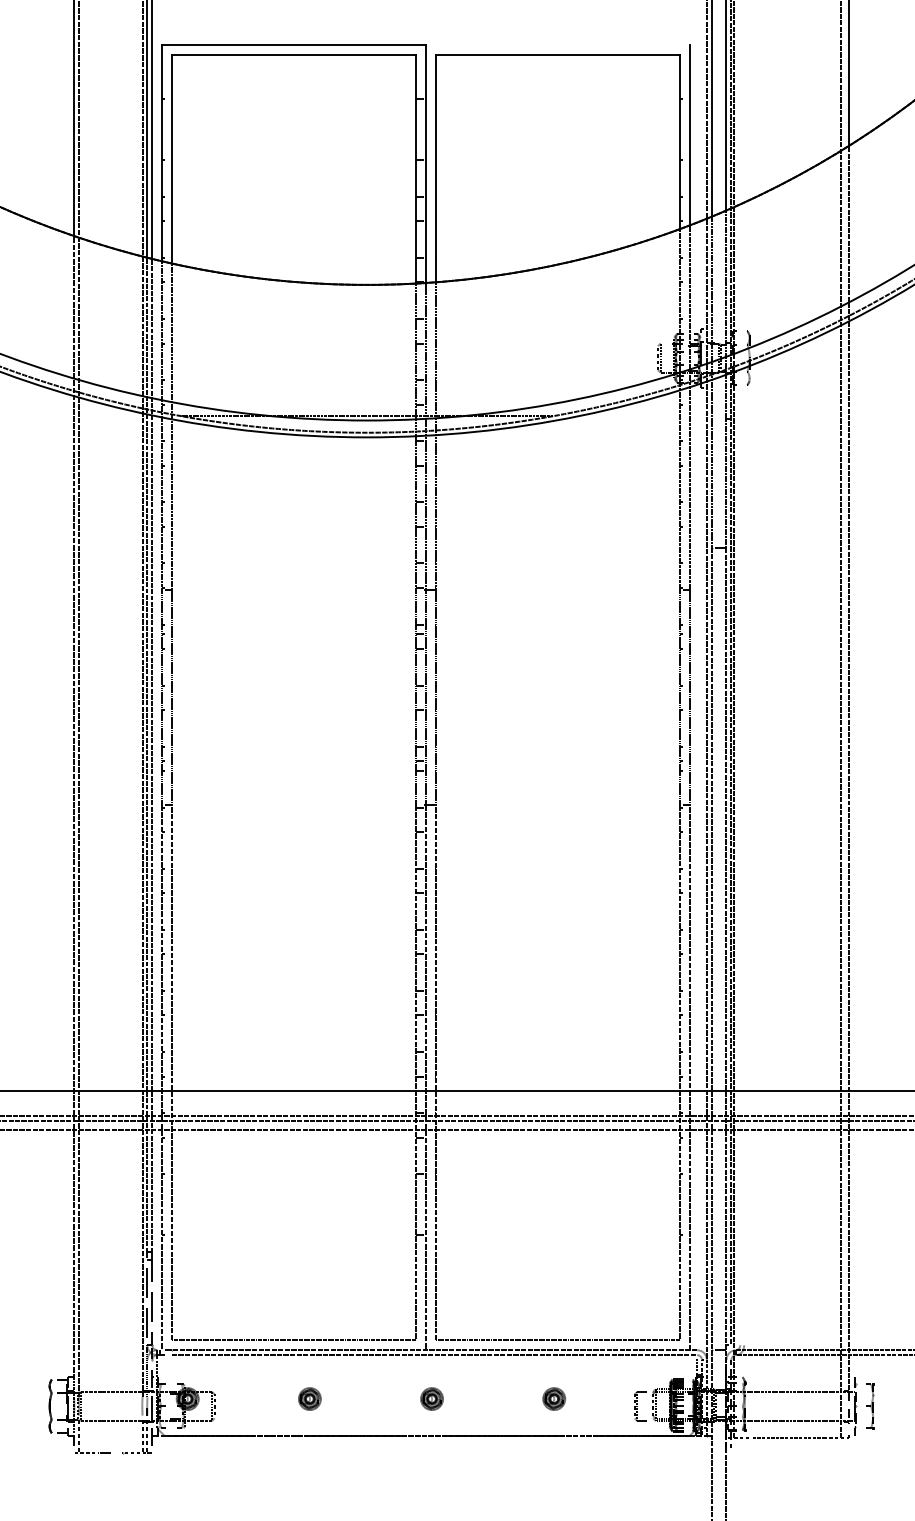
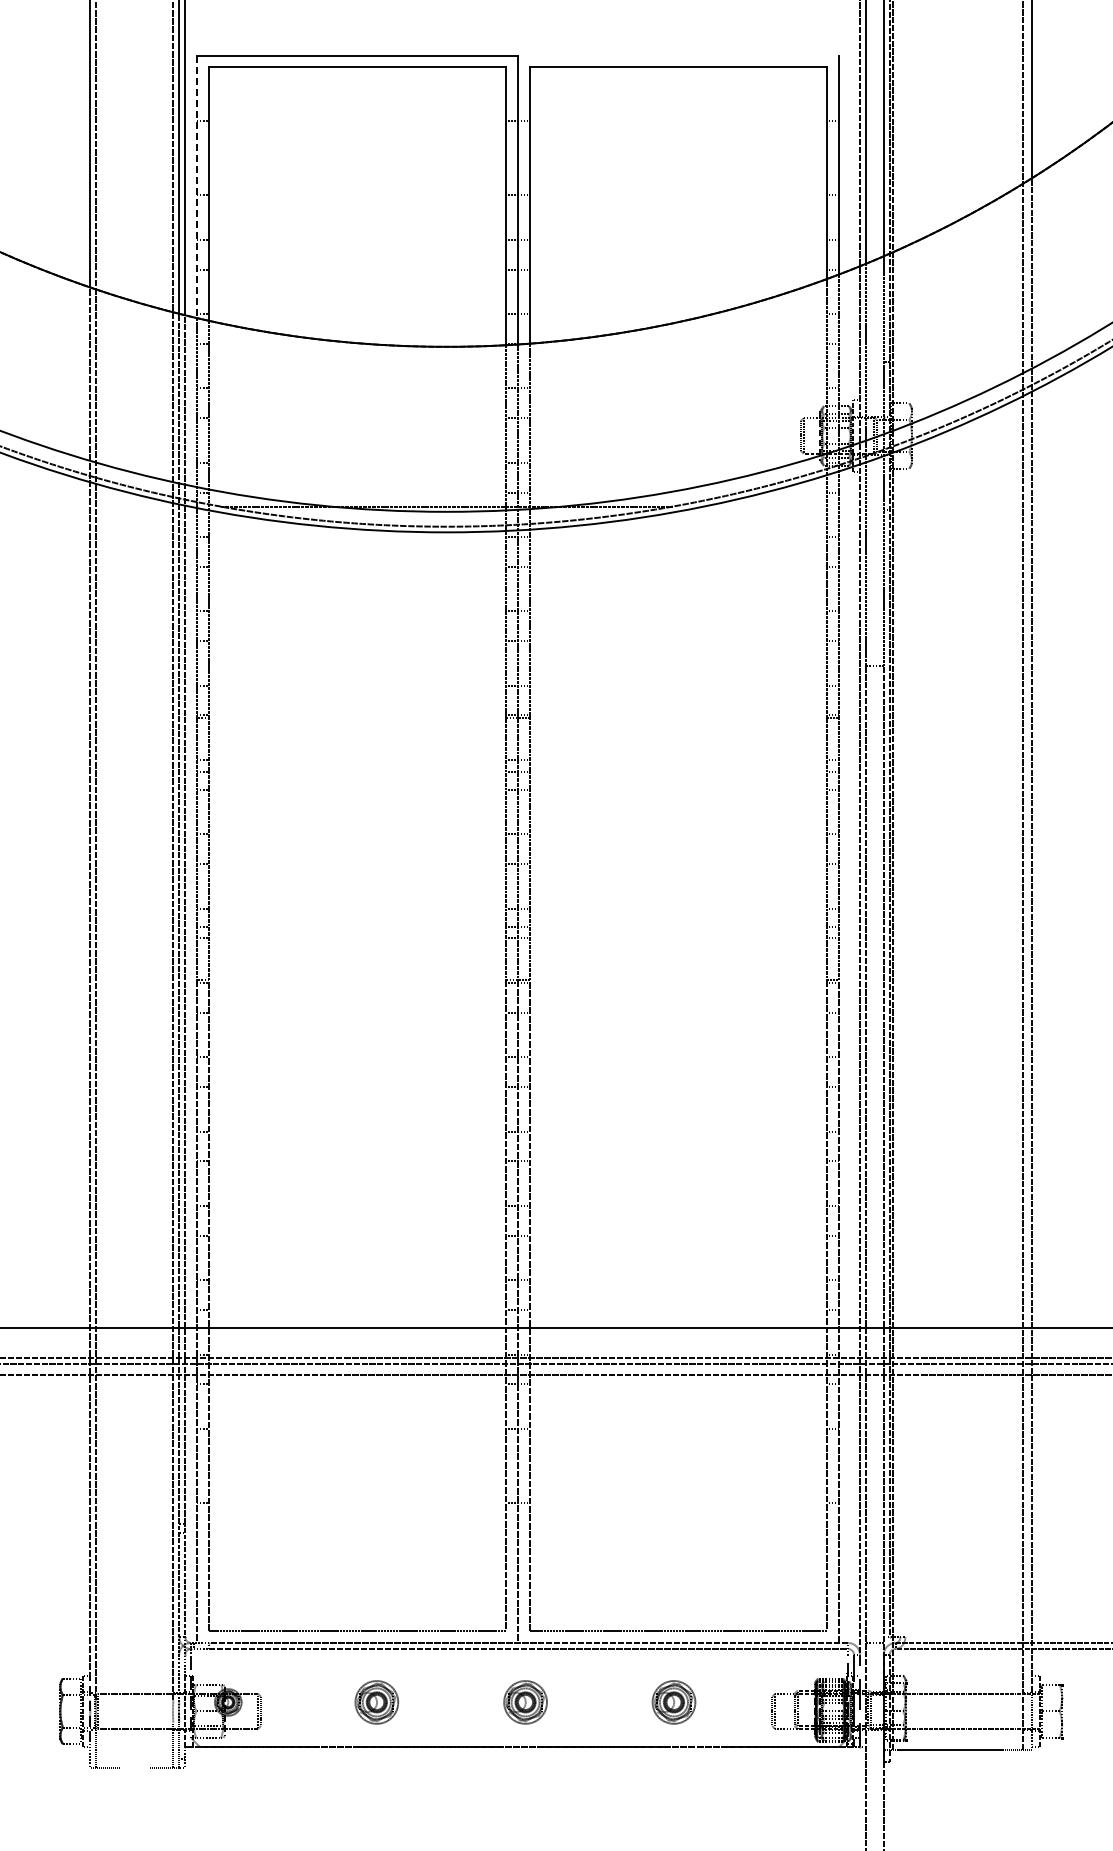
line: (162, 153) -> (197, 187), solid -> dashed
part: (309, 1399) -> (376, 1702), size x1.6
part: (432, 1399) -> (525, 1702), size x1.6
part: (554, 1399) -> (674, 1702), size x1.6
line: (110, 1452) -> (134, 1767), removed

